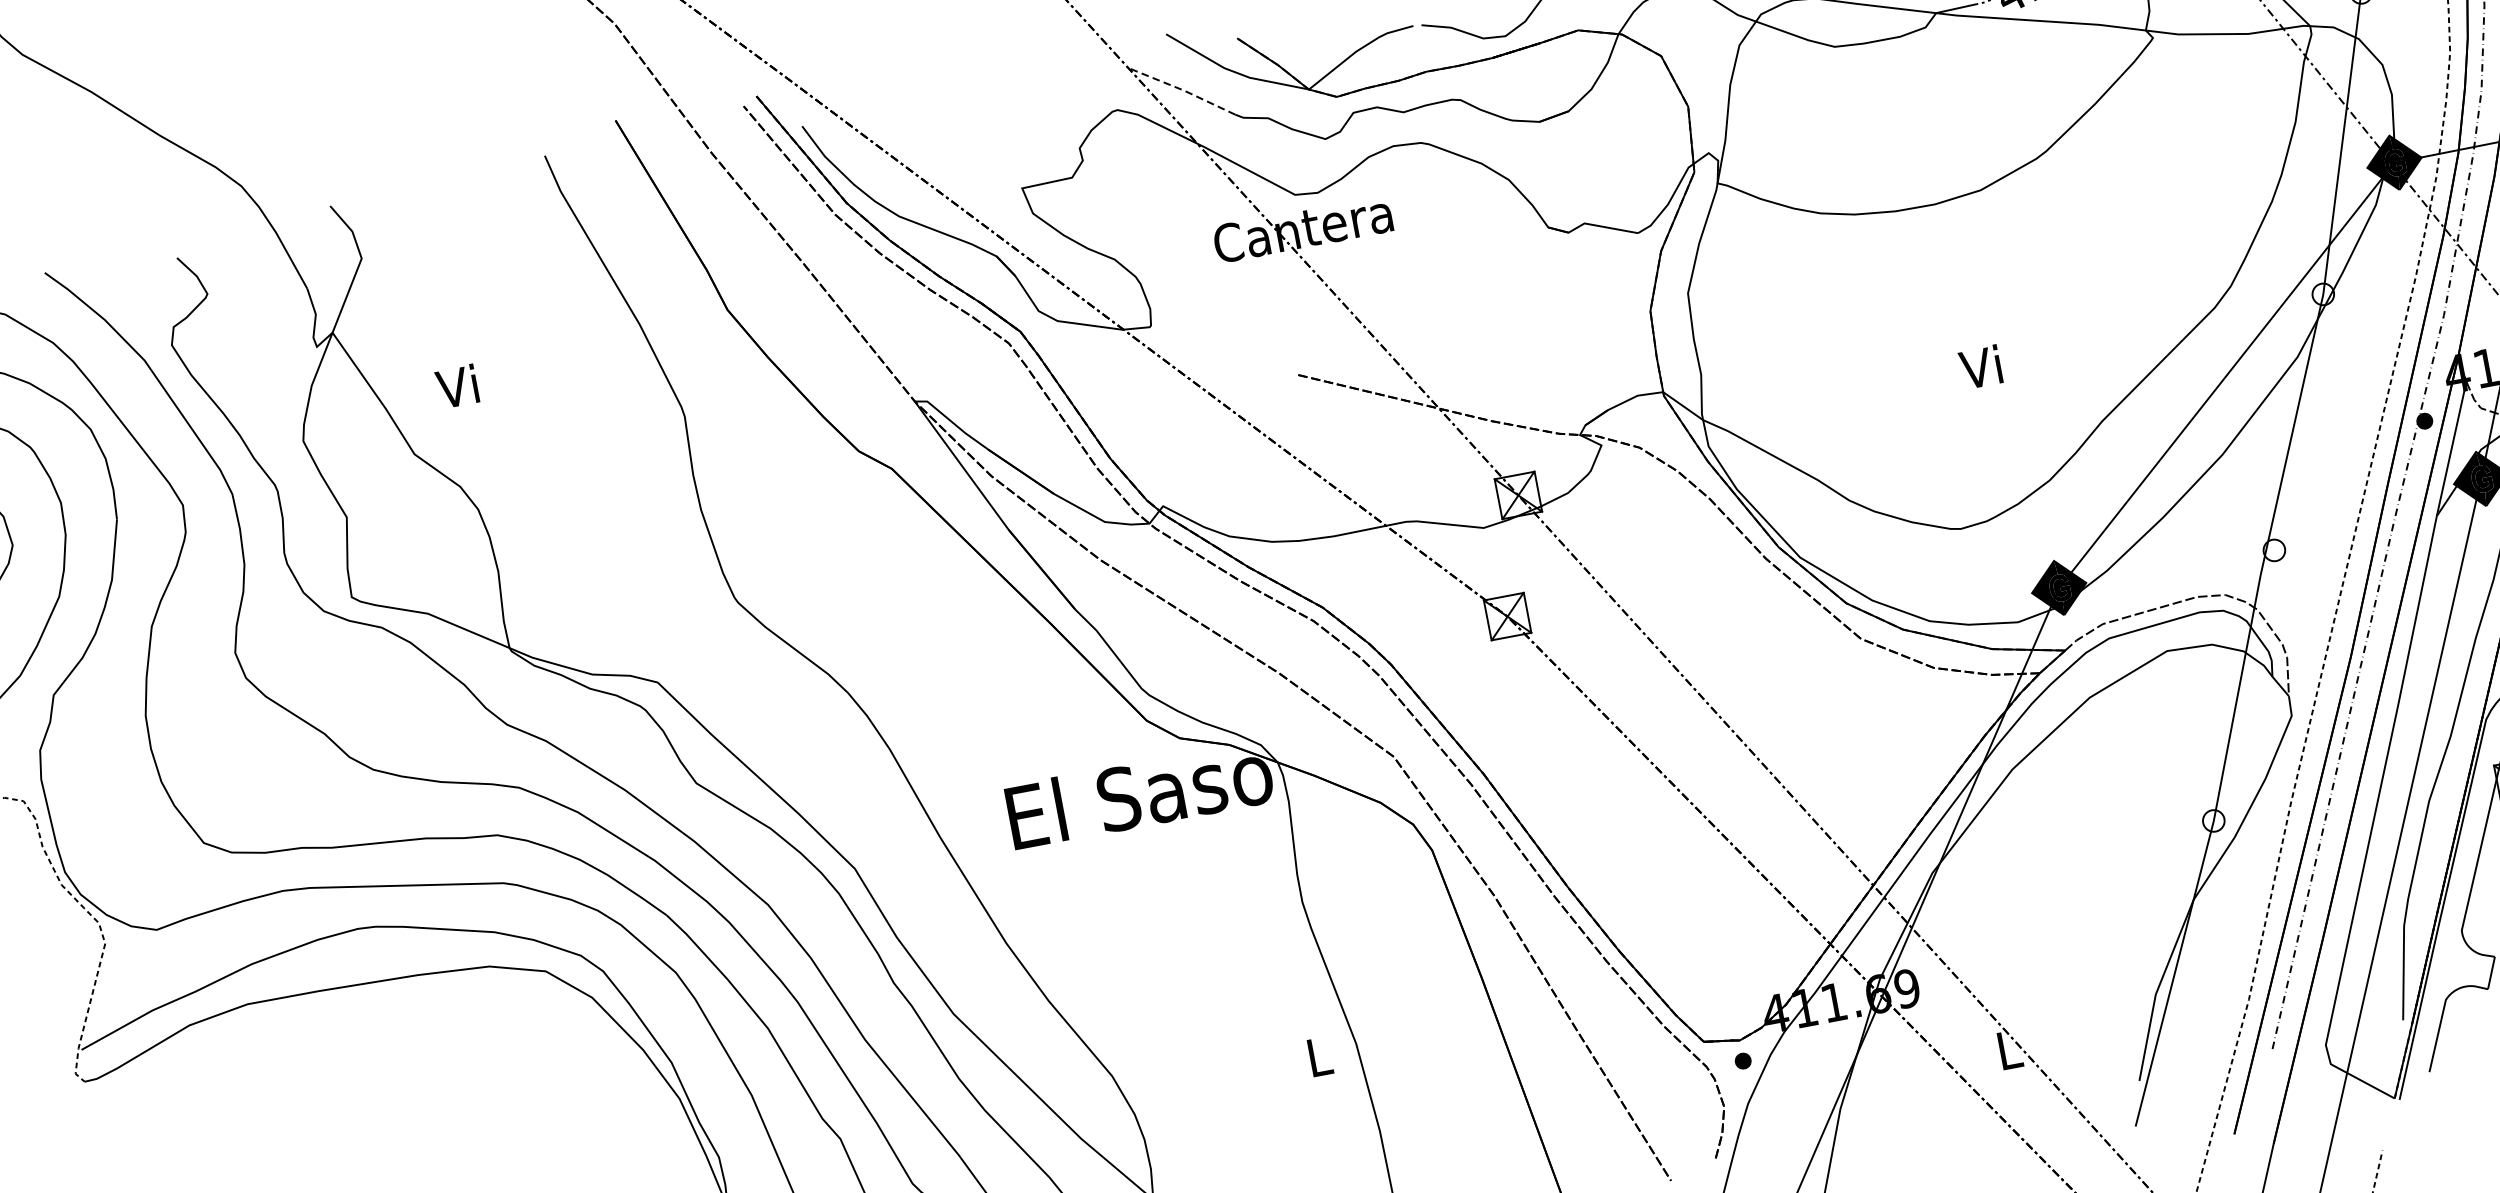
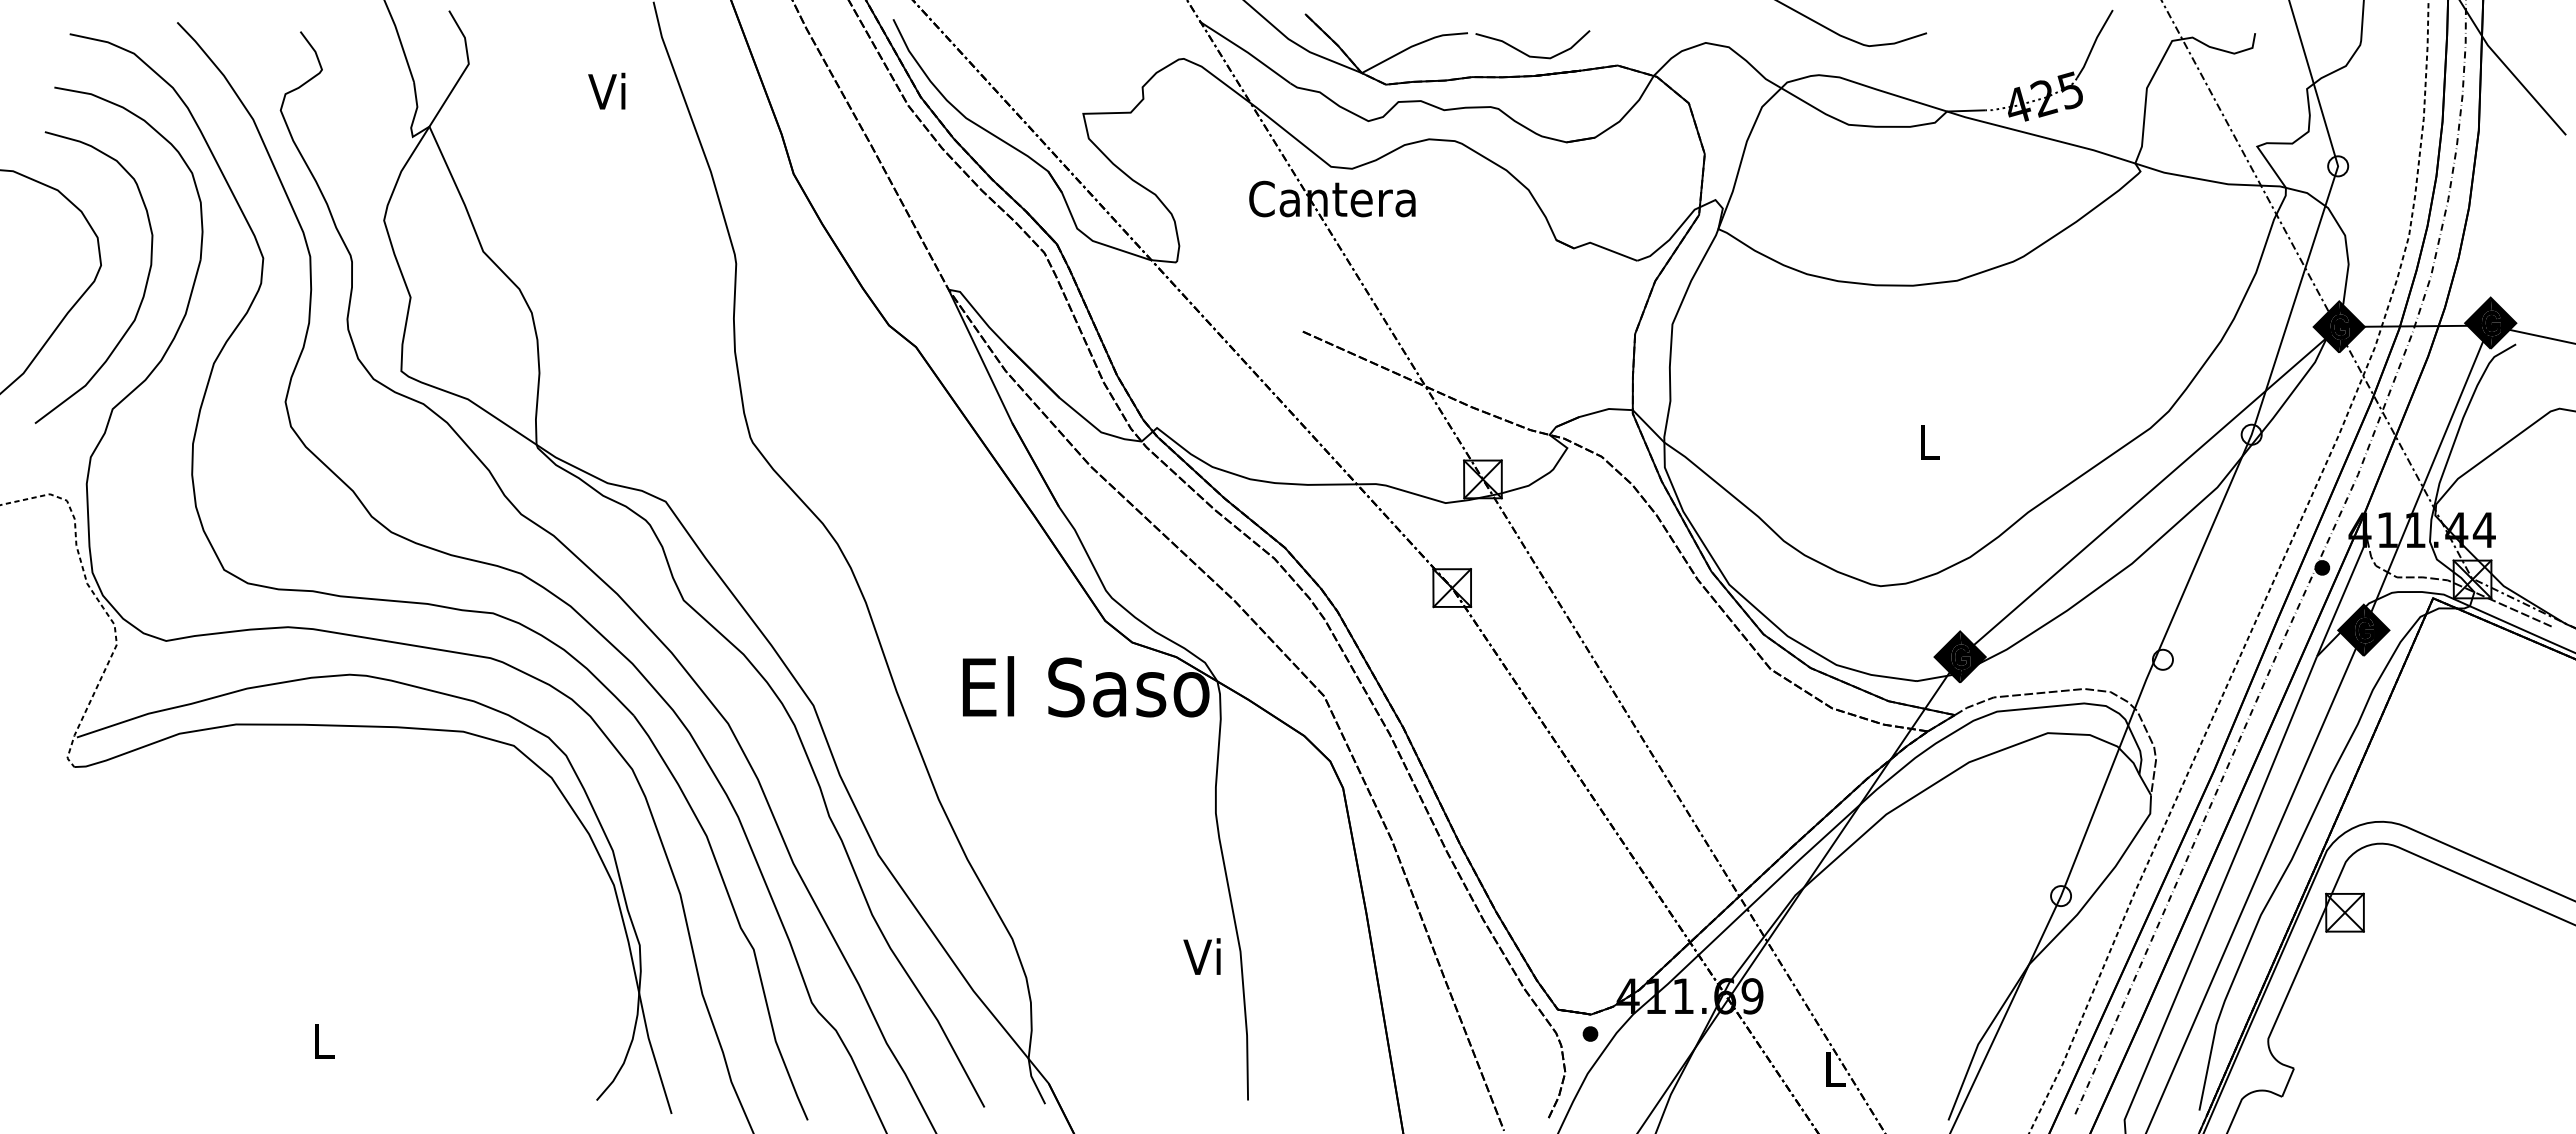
line: (1182, 89) -> (1246, 51), dashed -> solid
text: (1980, 366) -> (1926, 441), Vi -> L
text: (456, 385) -> (606, 90), moved
text: (1315, 1056) -> (1201, 956), L -> Vi

